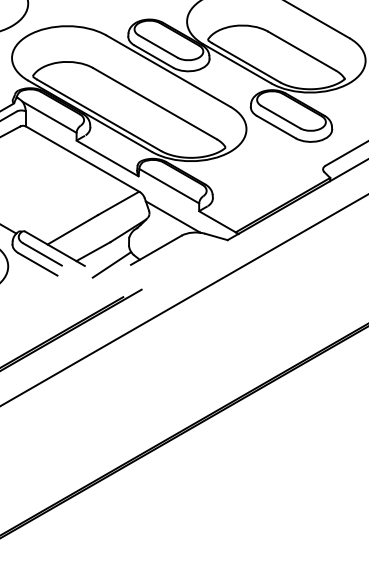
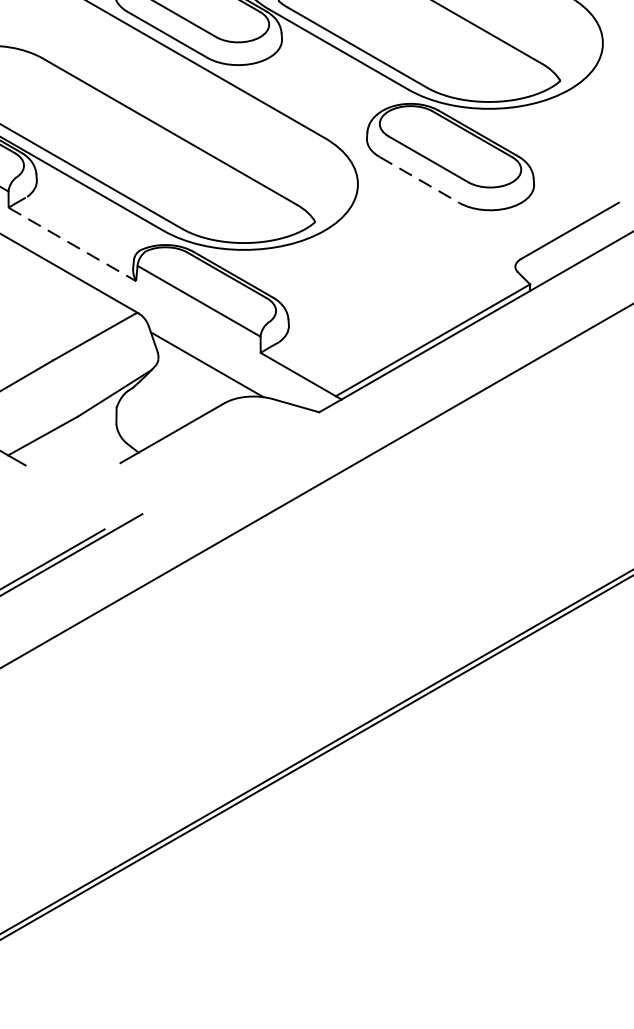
line: (276, 127) -> (419, 180), solid -> dashed
line: (107, 158) -> (72, 244), solid -> dashed
line: (111, 264) -> (80, 462), removed

